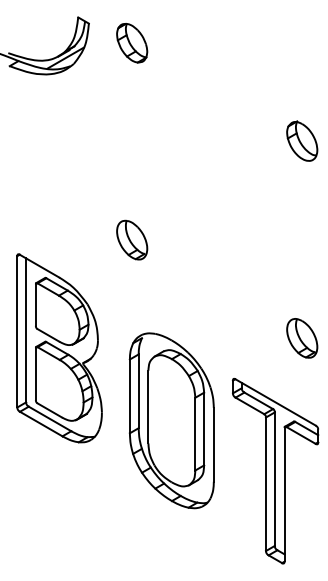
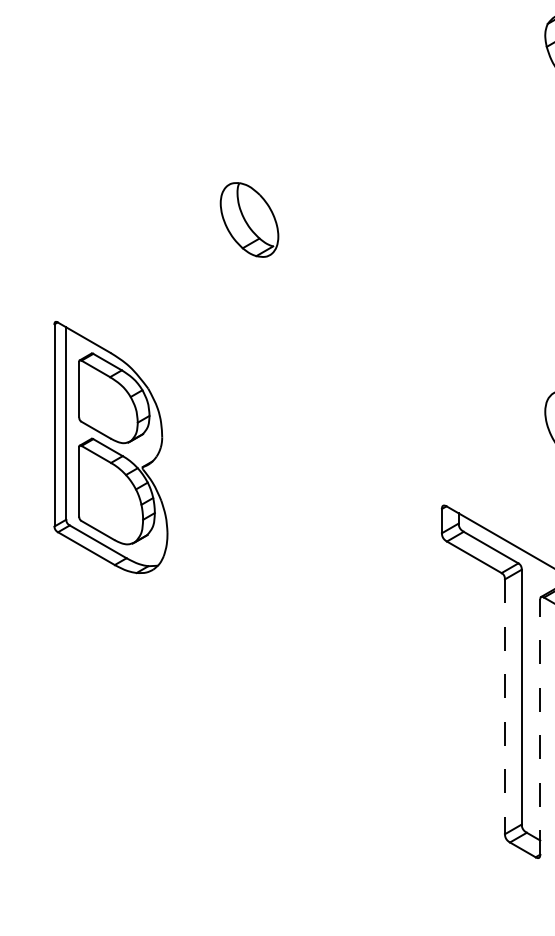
part: (132, 239) -> (250, 218), moved
part: (59, 348) -> (110, 447), size x0.7
part: (171, 420) -> (324, 585), removed
line: (266, 484) -> (505, 707), solid -> dashed
line: (284, 494) -> (540, 726), solid -> dashed

